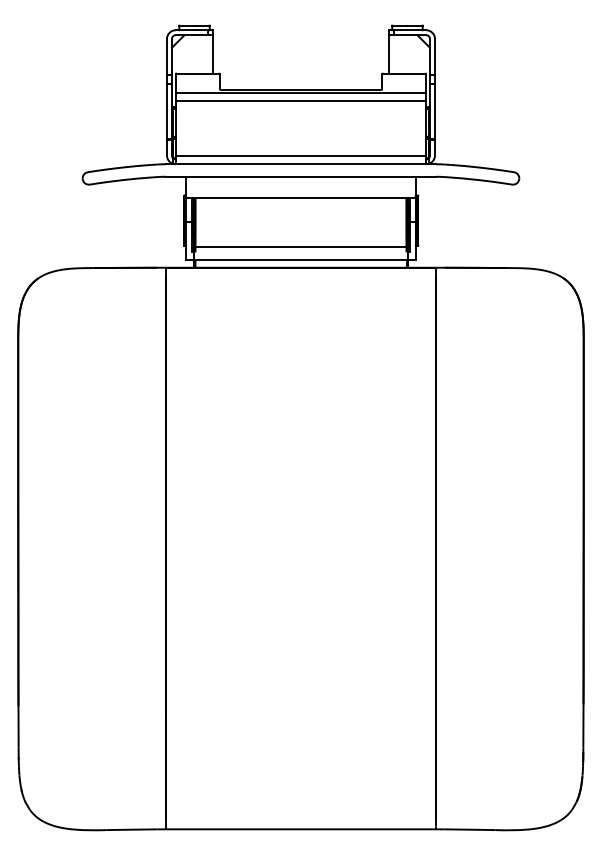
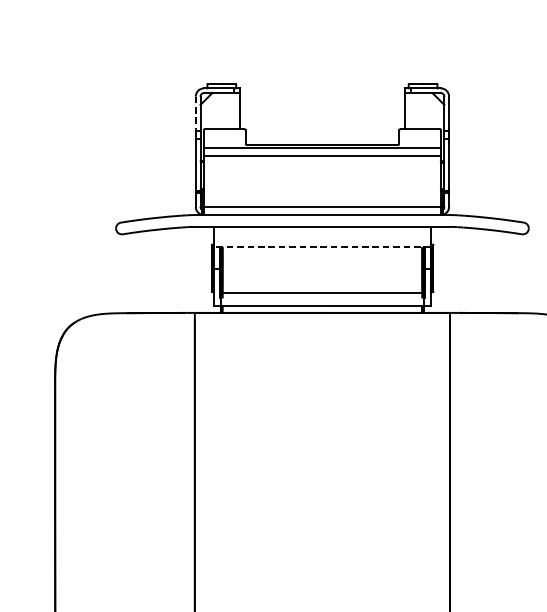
line: (166, 57) -> (195, 114), solid -> dashed
line: (300, 198) -> (321, 247), solid -> dashed

